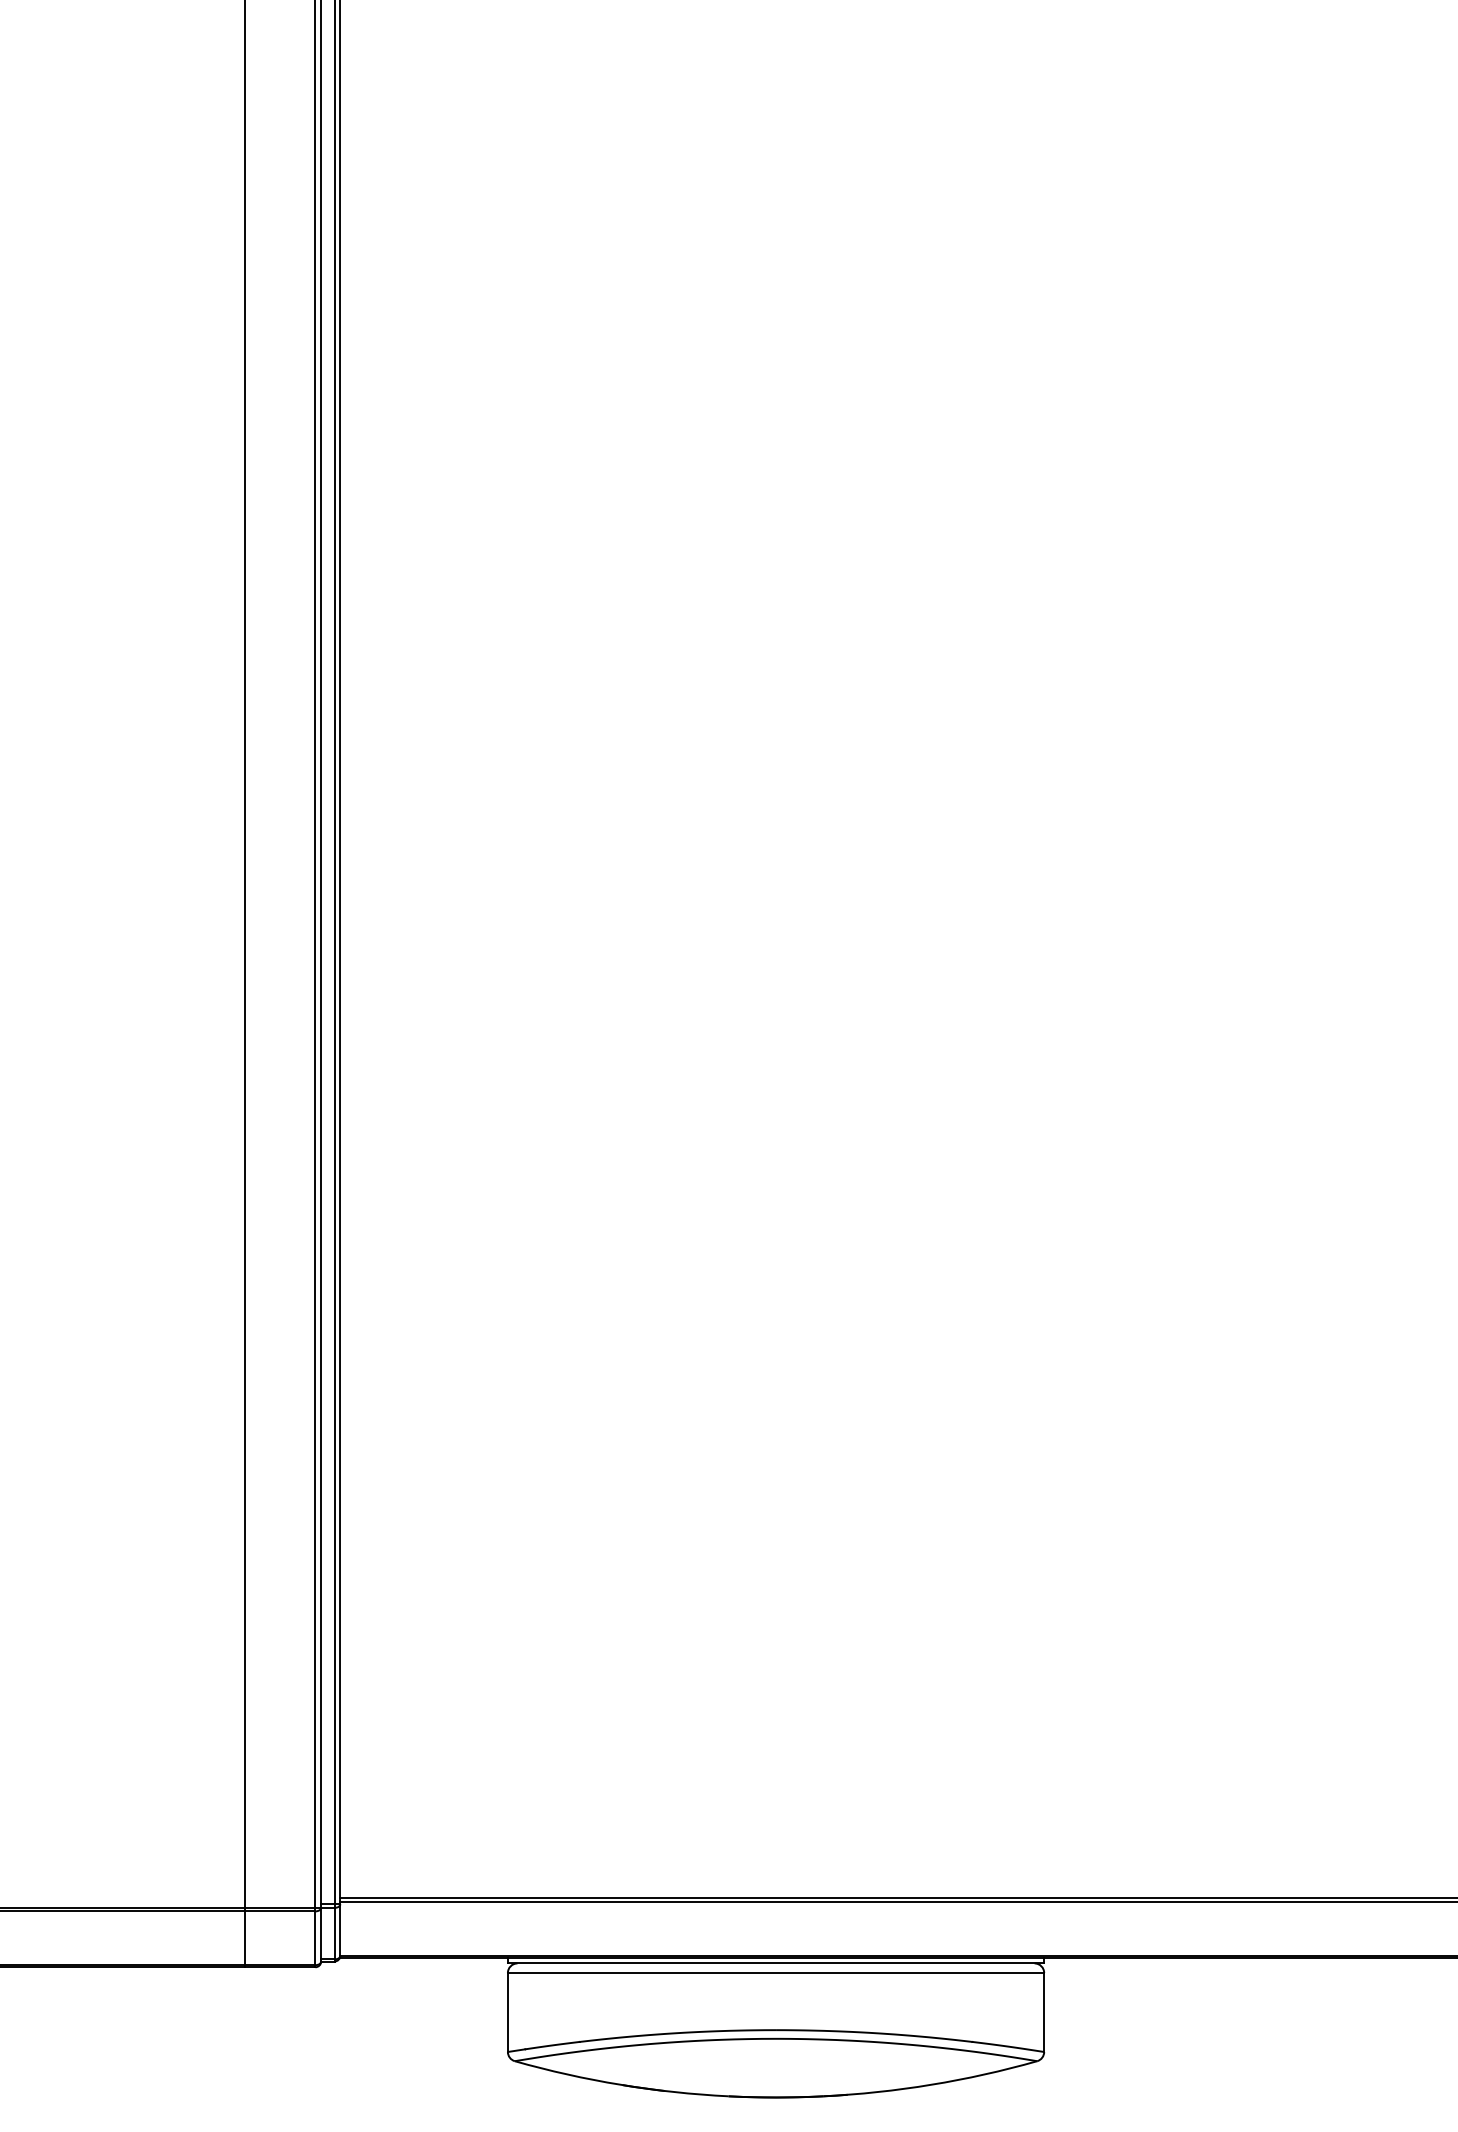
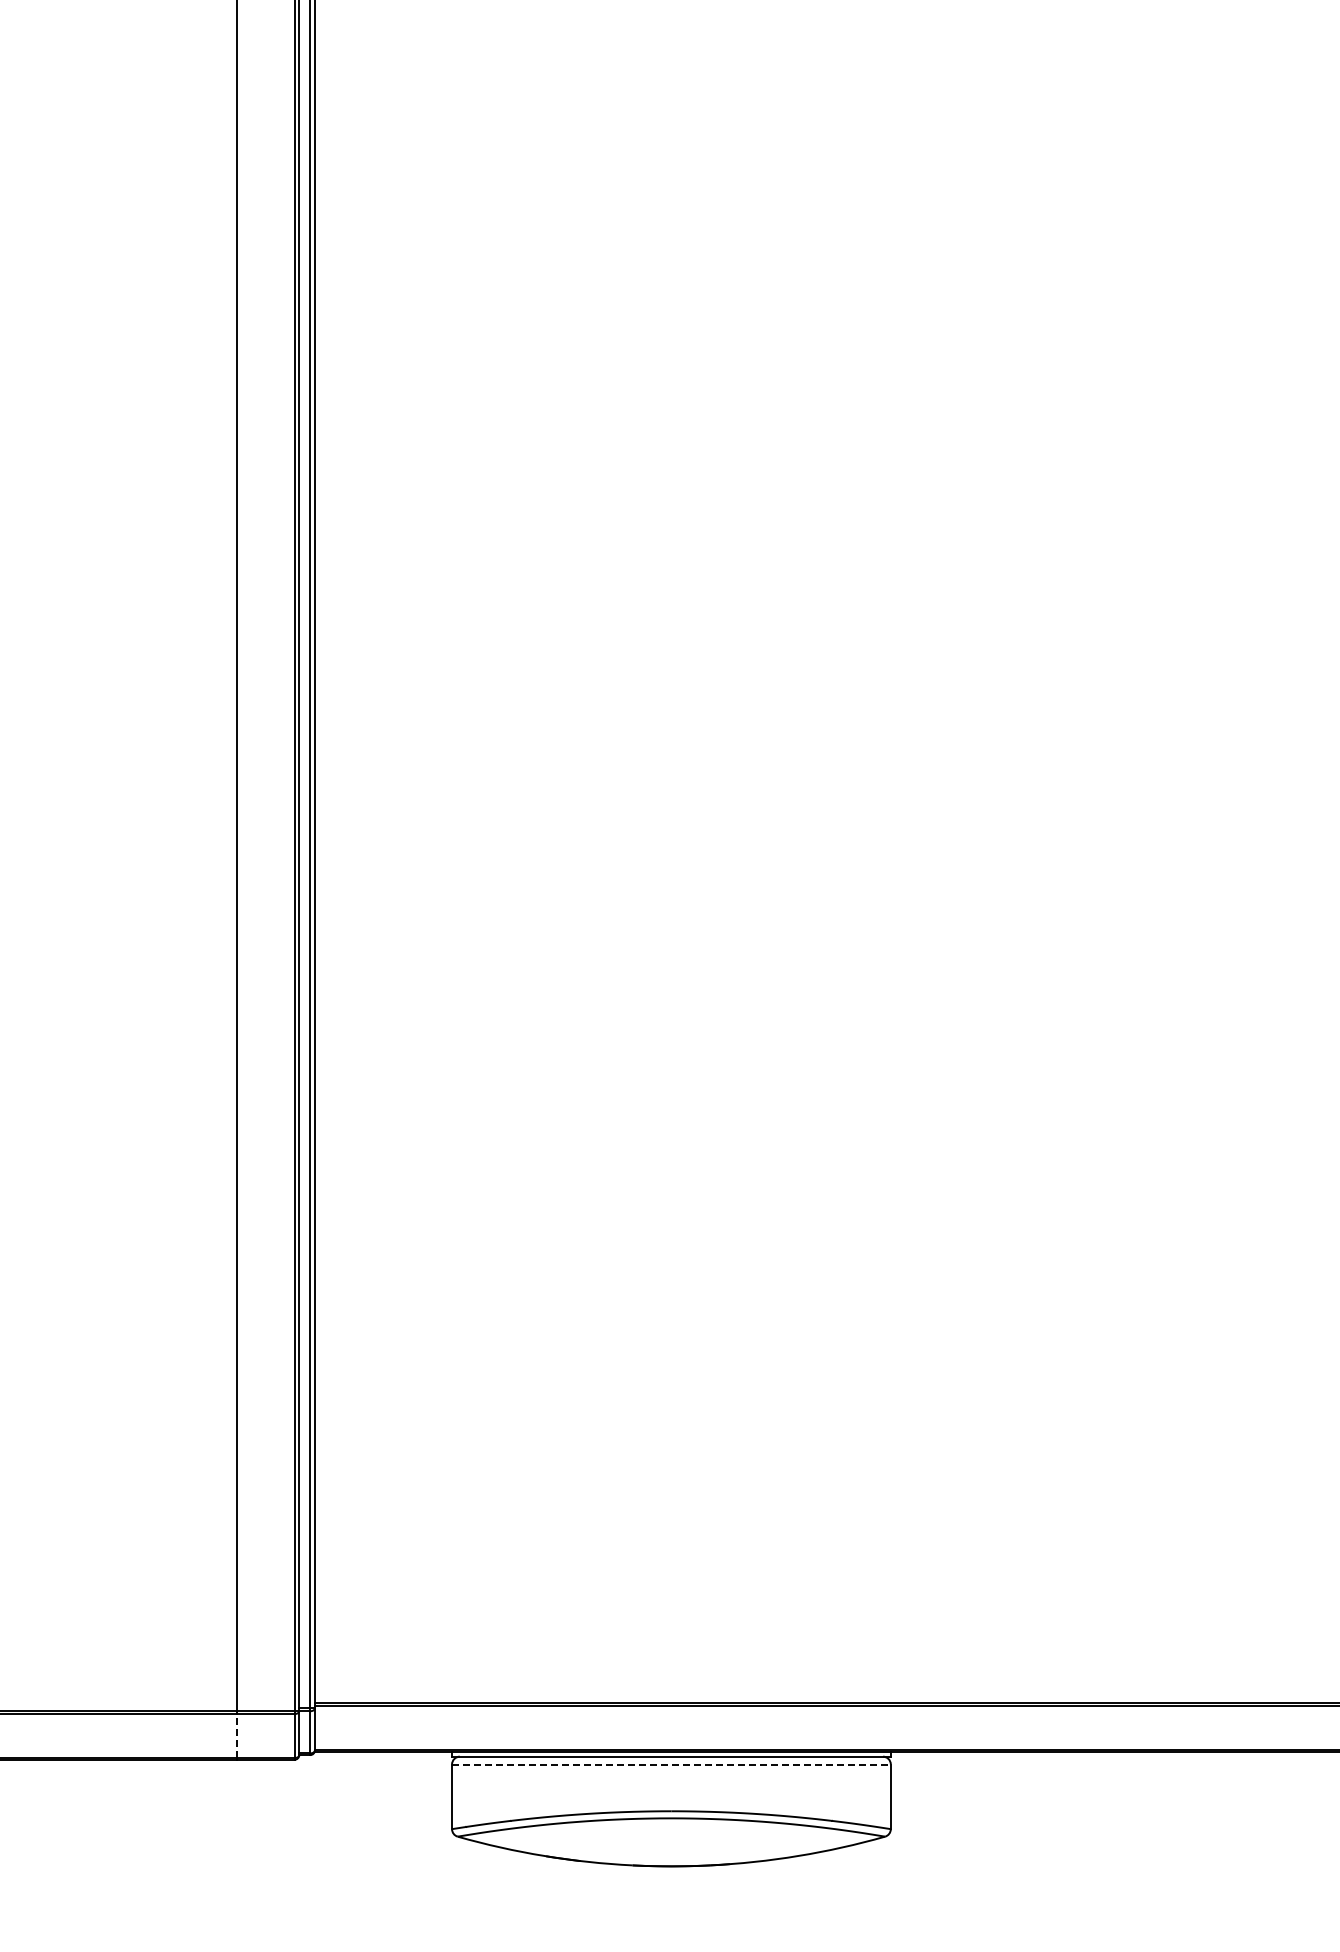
line: (244, 1937) -> (236, 1735), solid -> dashed
line: (776, 1972) -> (671, 1764), solid -> dashed

